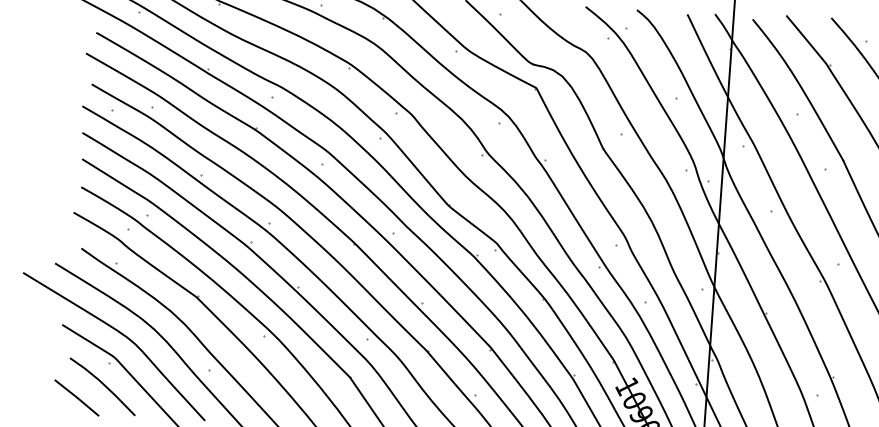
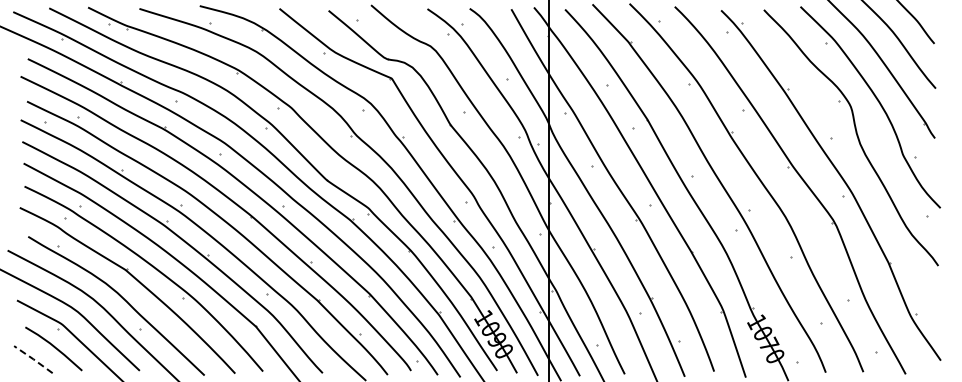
line: (77, 397) -> (33, 359), solid -> dashed

